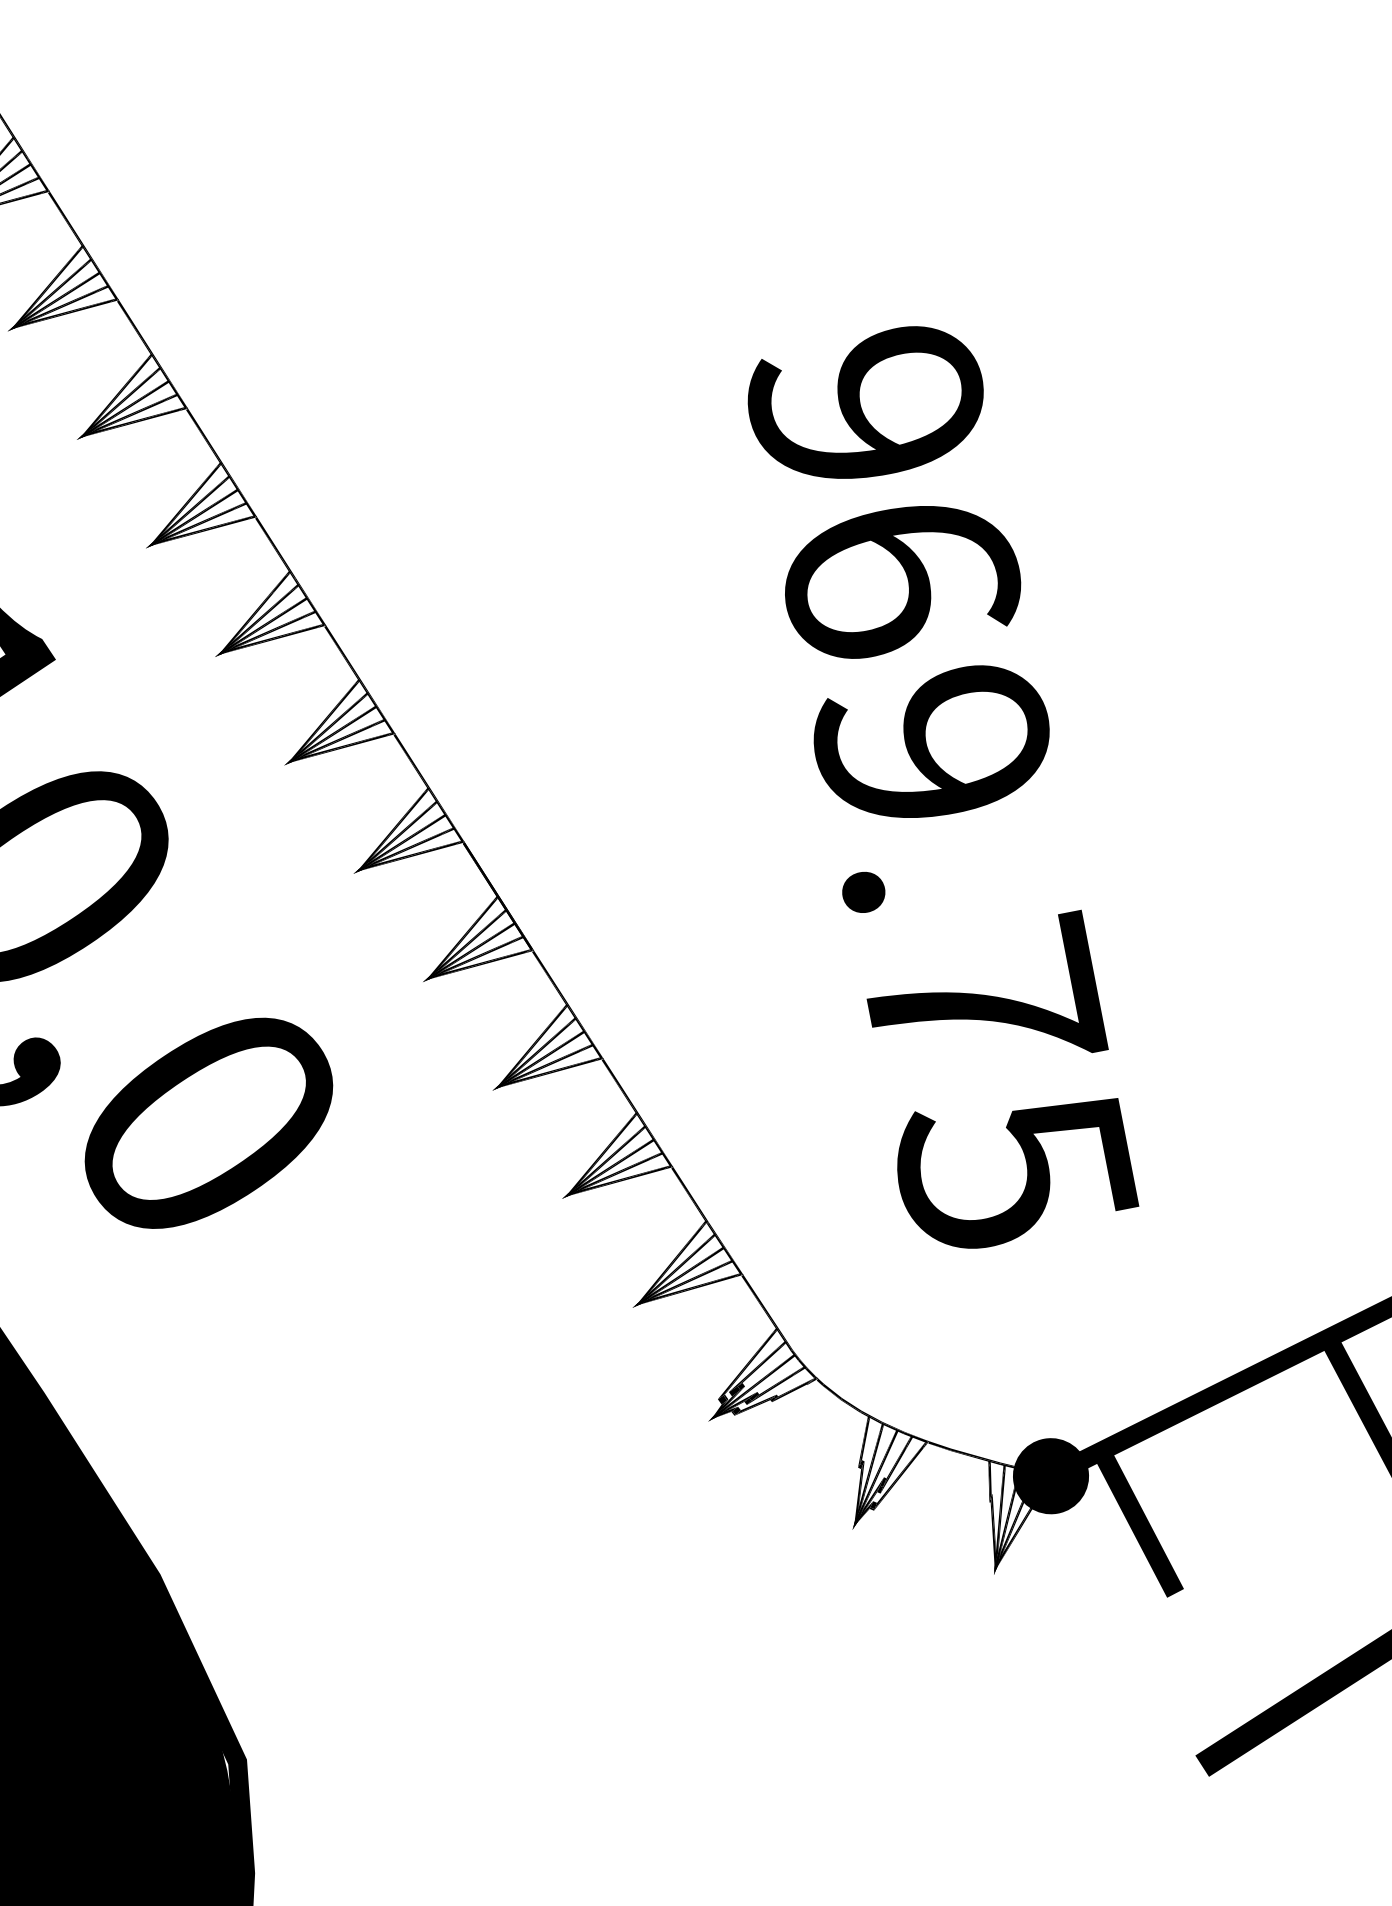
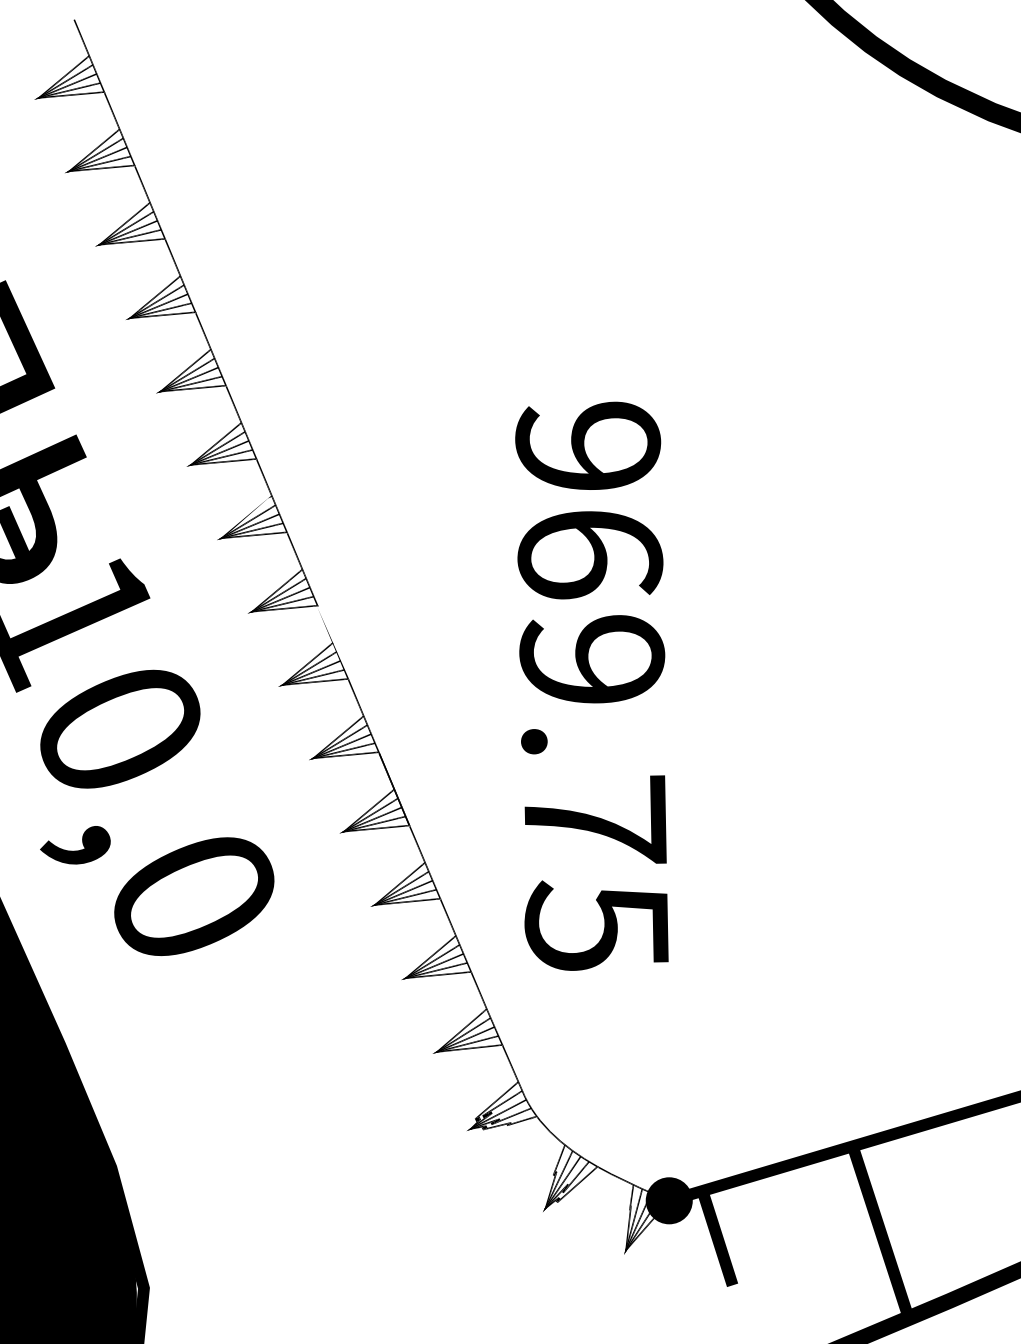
fill: (188, 503) -> (247, 517), removed
fill: (358, 679) -> (332, 642), removed
text: (939, 786) -> (591, 685), moved

